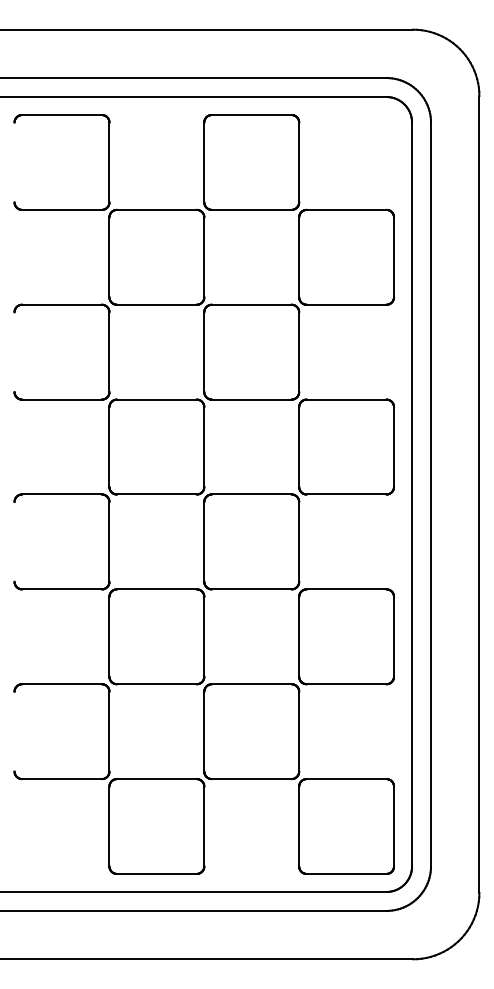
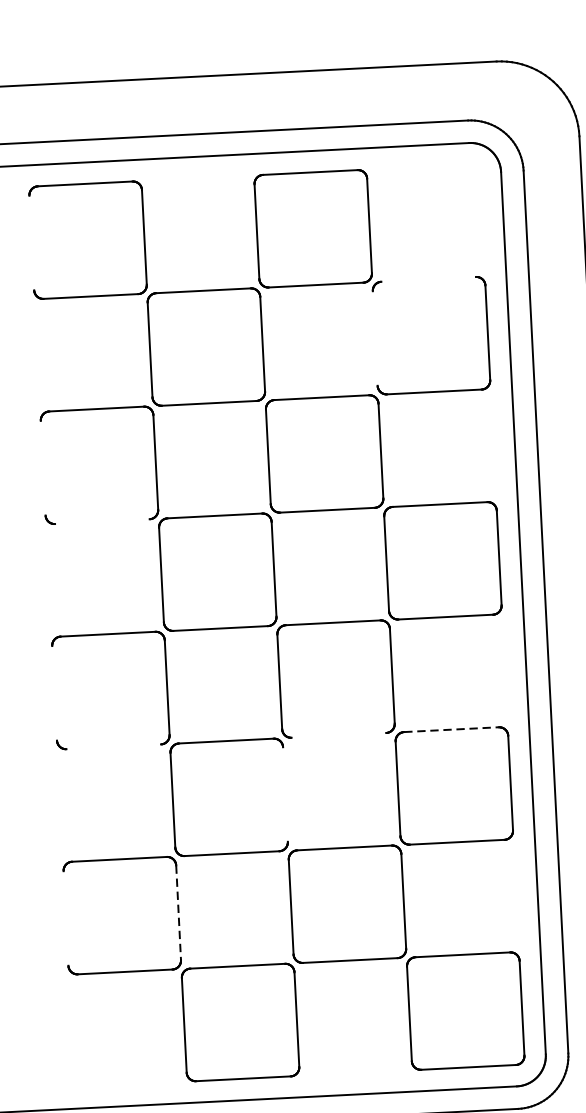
line: (346, 209) -> (428, 278), removed
line: (299, 257) -> (375, 338), removed
line: (61, 399) -> (101, 521), removed
line: (61, 589) -> (113, 746), removed
line: (251, 589) -> (338, 735), removed
line: (346, 589) -> (451, 729), solid -> dashed
line: (204, 636) -> (285, 794), removed
line: (109, 731) -> (178, 912), solid -> dashed

